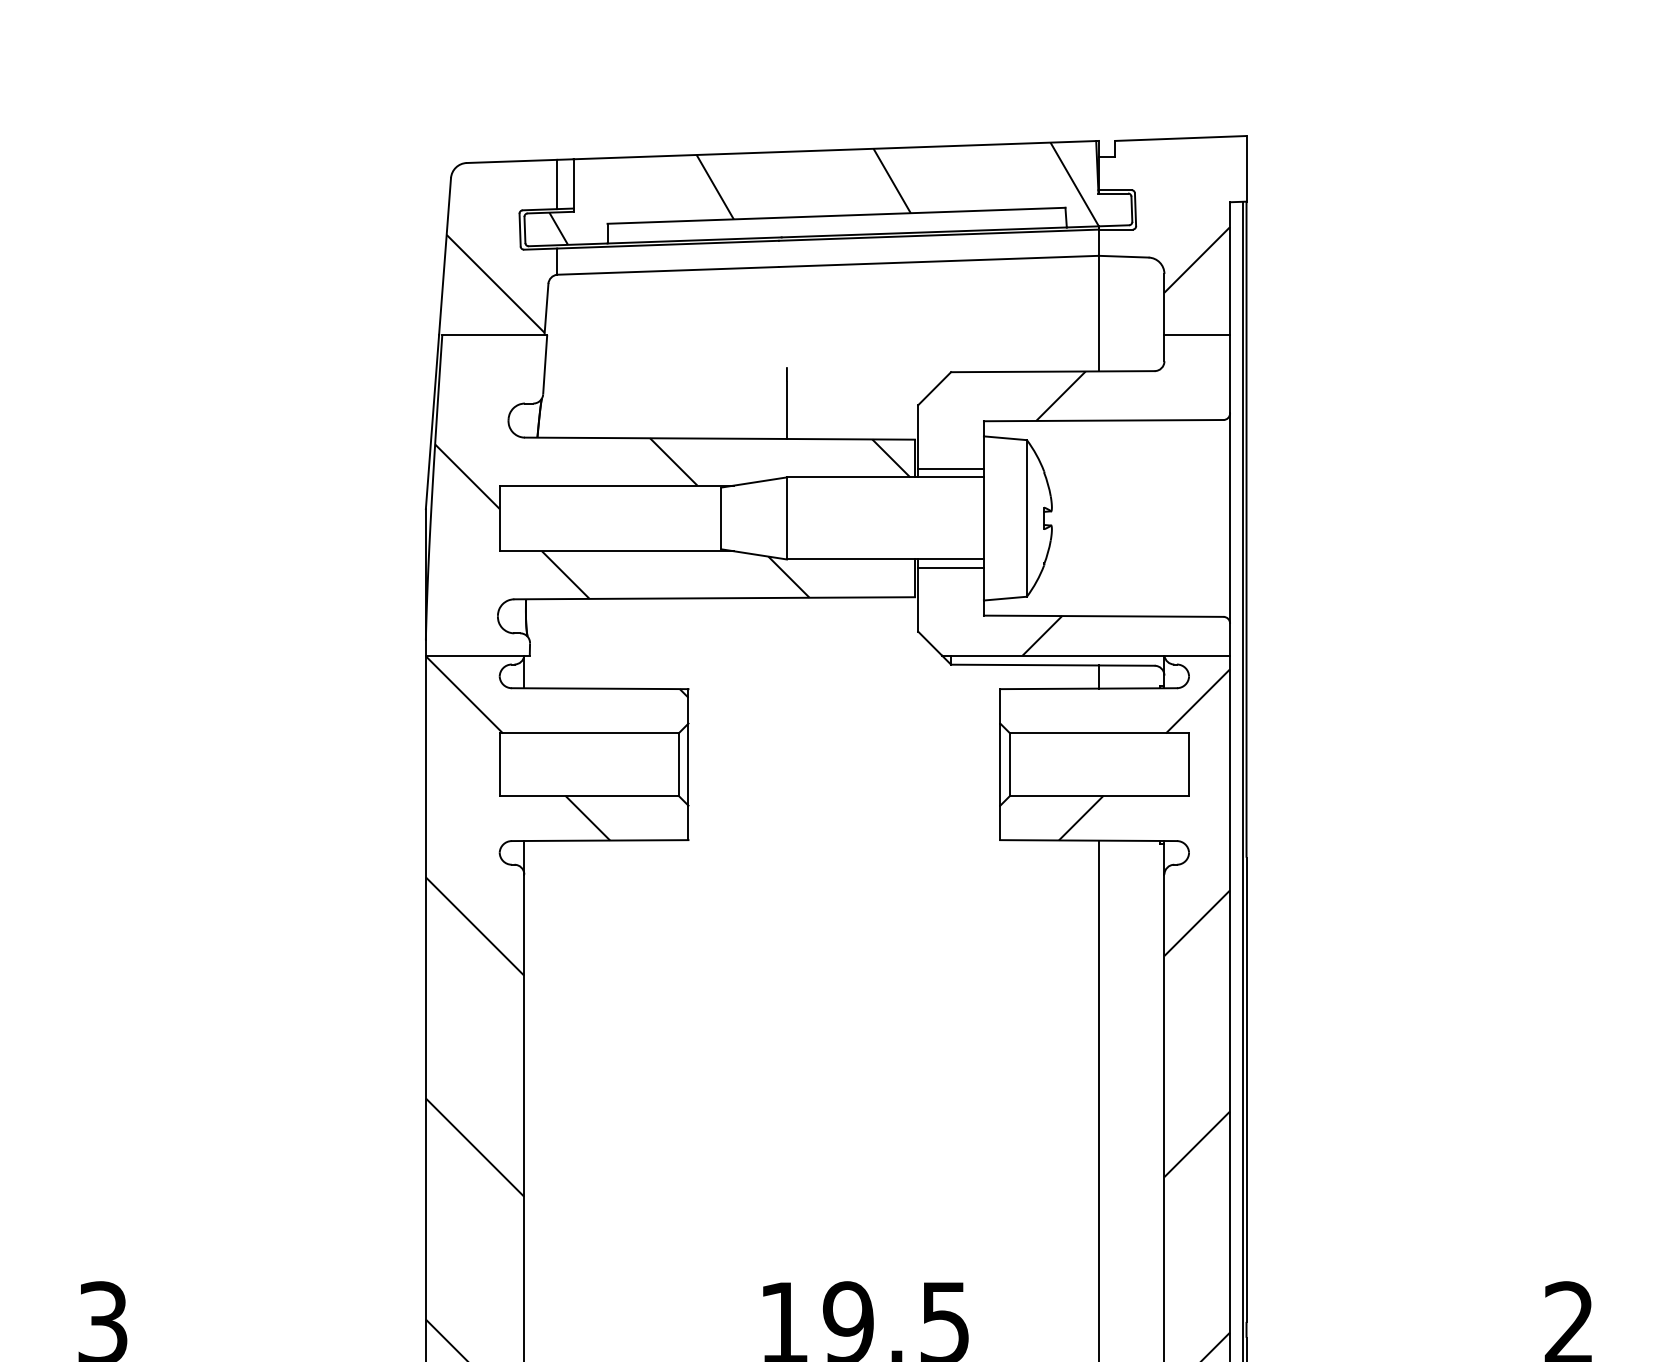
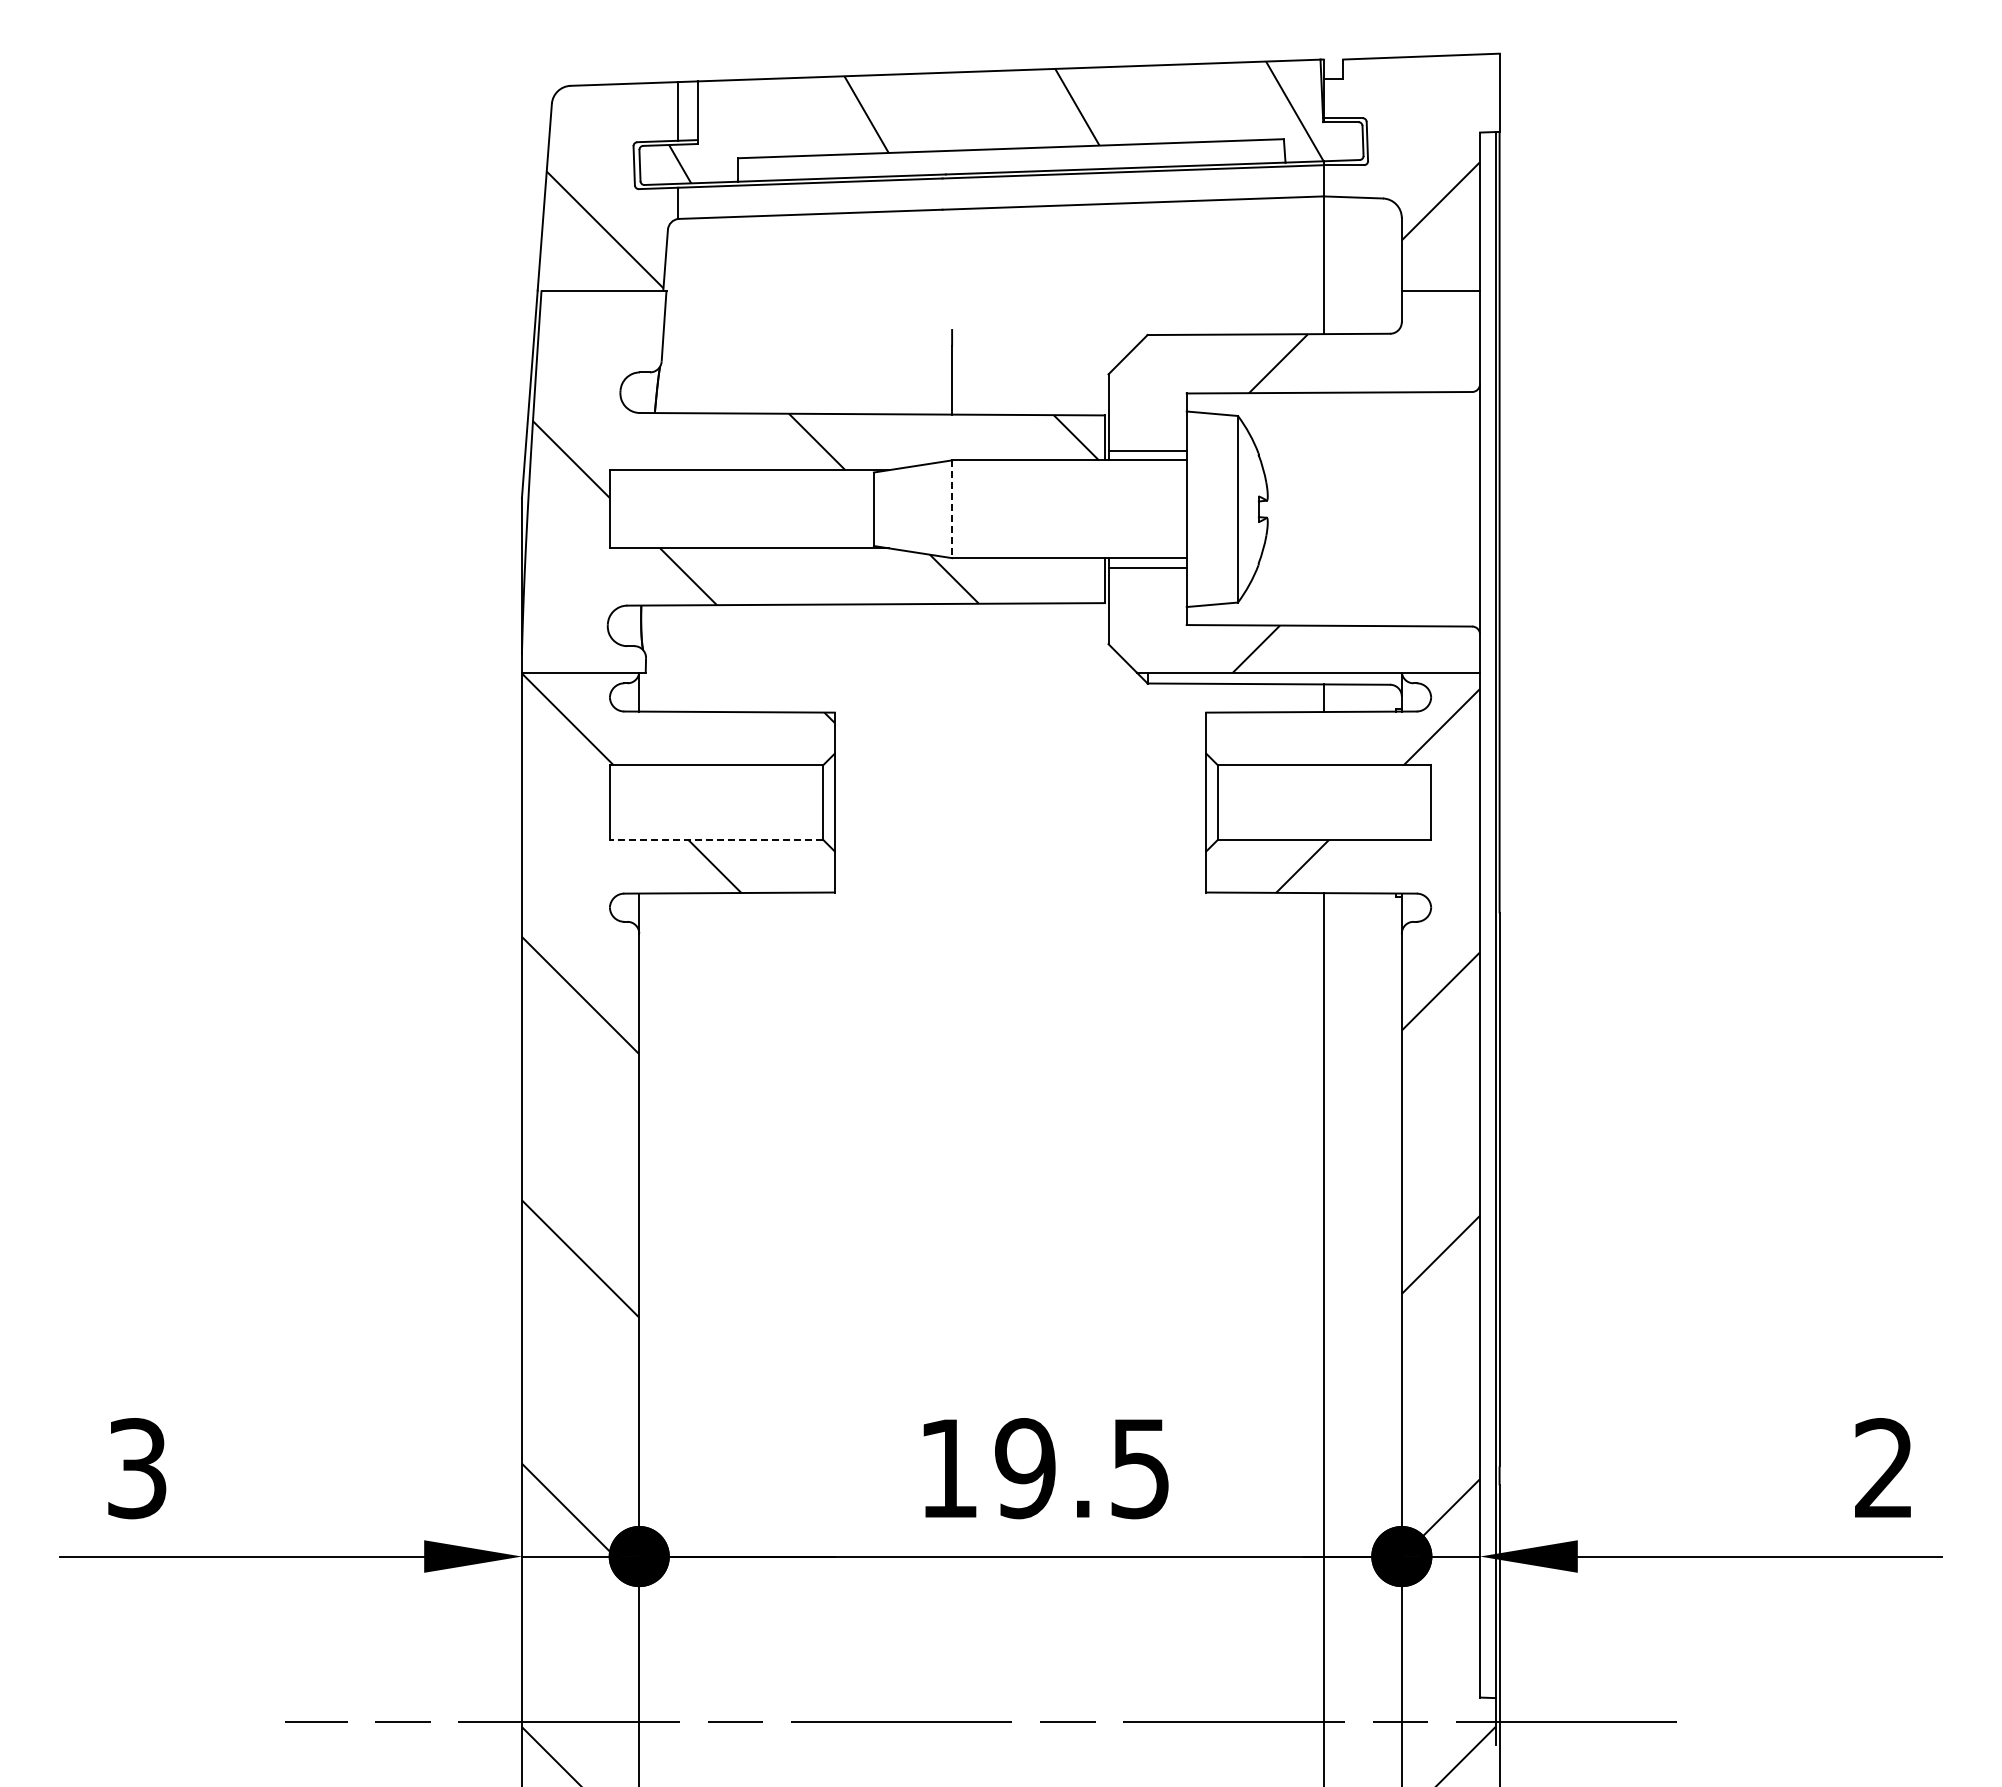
line: (787, 518) -> (952, 509), solid -> dashed
line: (589, 795) -> (716, 839), solid -> dashed

